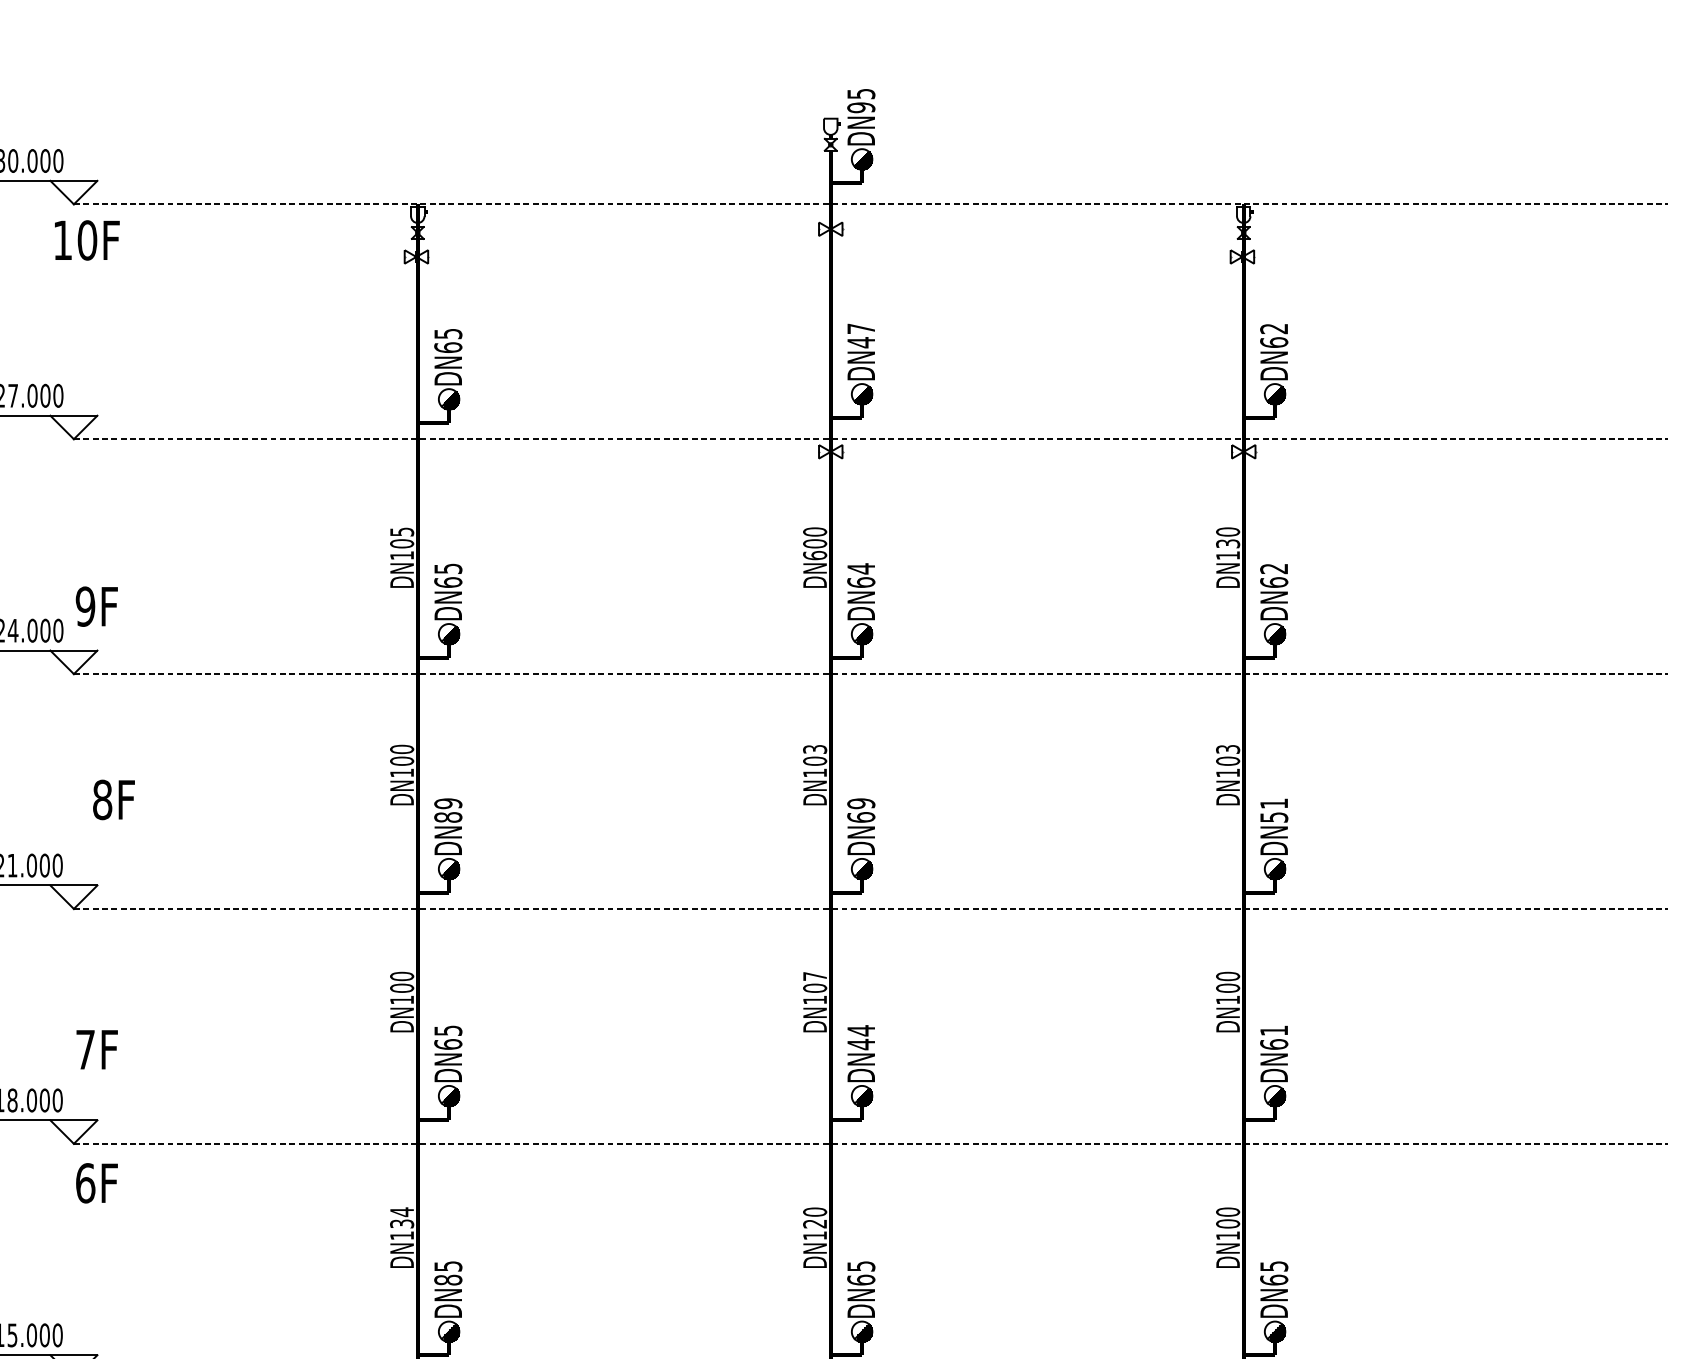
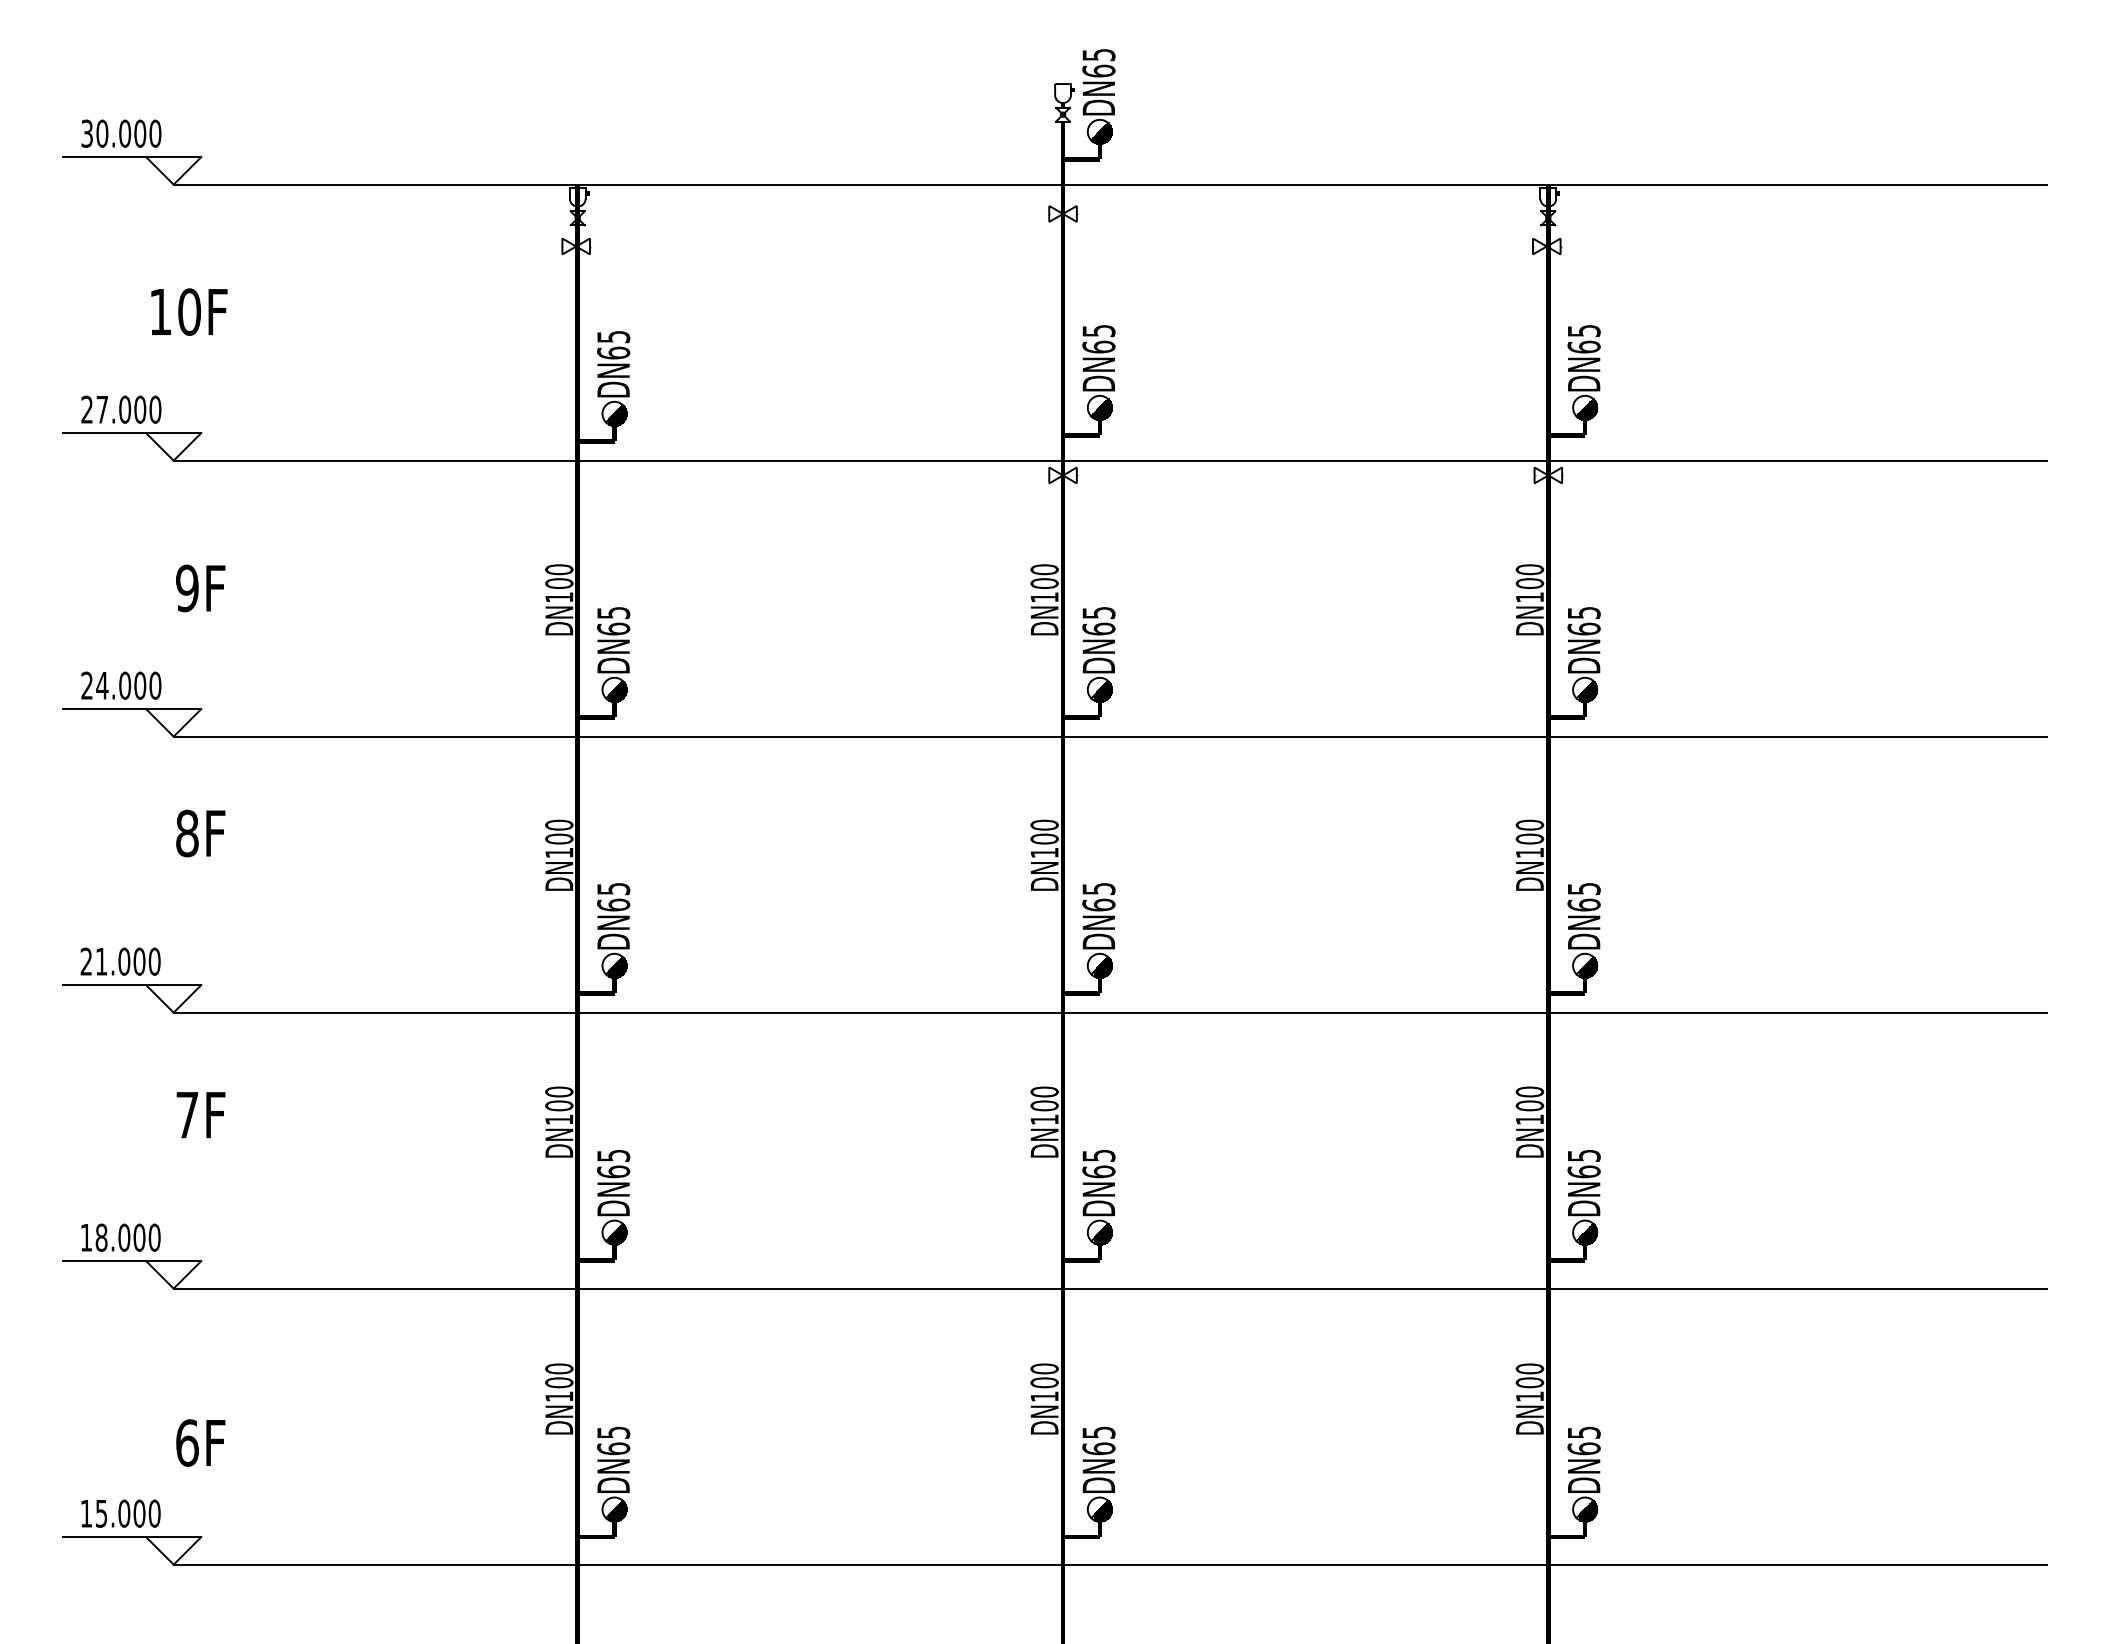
text: (860, 107) -> (1098, 70), DN95 -> DN65
line: (871, 204) -> (1110, 184), dashed -> solid
text: (87, 239) -> (189, 311), moved
text: (1273, 329) -> (1583, 331), DN62 -> DN65
text: (860, 336) -> (1098, 339), DN47 -> DN65
line: (871, 439) -> (1110, 460), dashed -> solid
text: (402, 531) -> (559, 569), DN105 -> DN100
text: (1227, 543) -> (1529, 583), DN130 -> DN100
text: (814, 555) -> (1044, 597), DN600 -> DN100
text: (860, 568) -> (1098, 612), DN64 -> DN65
text: (1273, 569) -> (1583, 613), DN62 -> DN65
text: (96, 606) -> (200, 588), moved
line: (871, 673) -> (1110, 736), dashed -> solid
text: (814, 748) -> (1044, 824), DN103 -> DN100
text: (1227, 748) -> (1529, 824), DN103 -> DN100
text: (113, 799) -> (200, 833), moved
text: (860, 803) -> (1098, 888), DN69 -> DN65
text: (448, 810) -> (613, 896), DN89 -> DN65
text: (1273, 810) -> (1583, 897), DN51 -> DN65
line: (871, 908) -> (1110, 1012), dashed -> solid
text: (814, 976) -> (1044, 1091), DN107 -> DN100
text: (1274, 1030) -> (1584, 1155), DN61 -> DN65
text: (860, 1037) -> (1098, 1163), DN44 -> DN65
text: (96, 1050) -> (200, 1115), moved
line: (871, 1143) -> (1110, 1288), dashed -> solid
text: (96, 1182) -> (200, 1442), moved
text: (402, 1217) -> (559, 1375), DN134 -> DN100
text: (814, 1223) -> (1044, 1382), DN120 -> DN100
text: (448, 1279) -> (613, 1448), DN85 -> DN65

